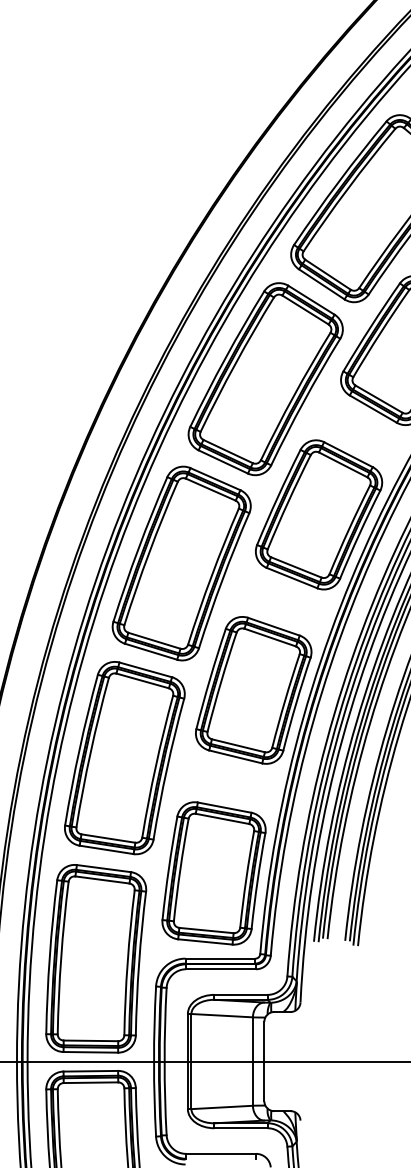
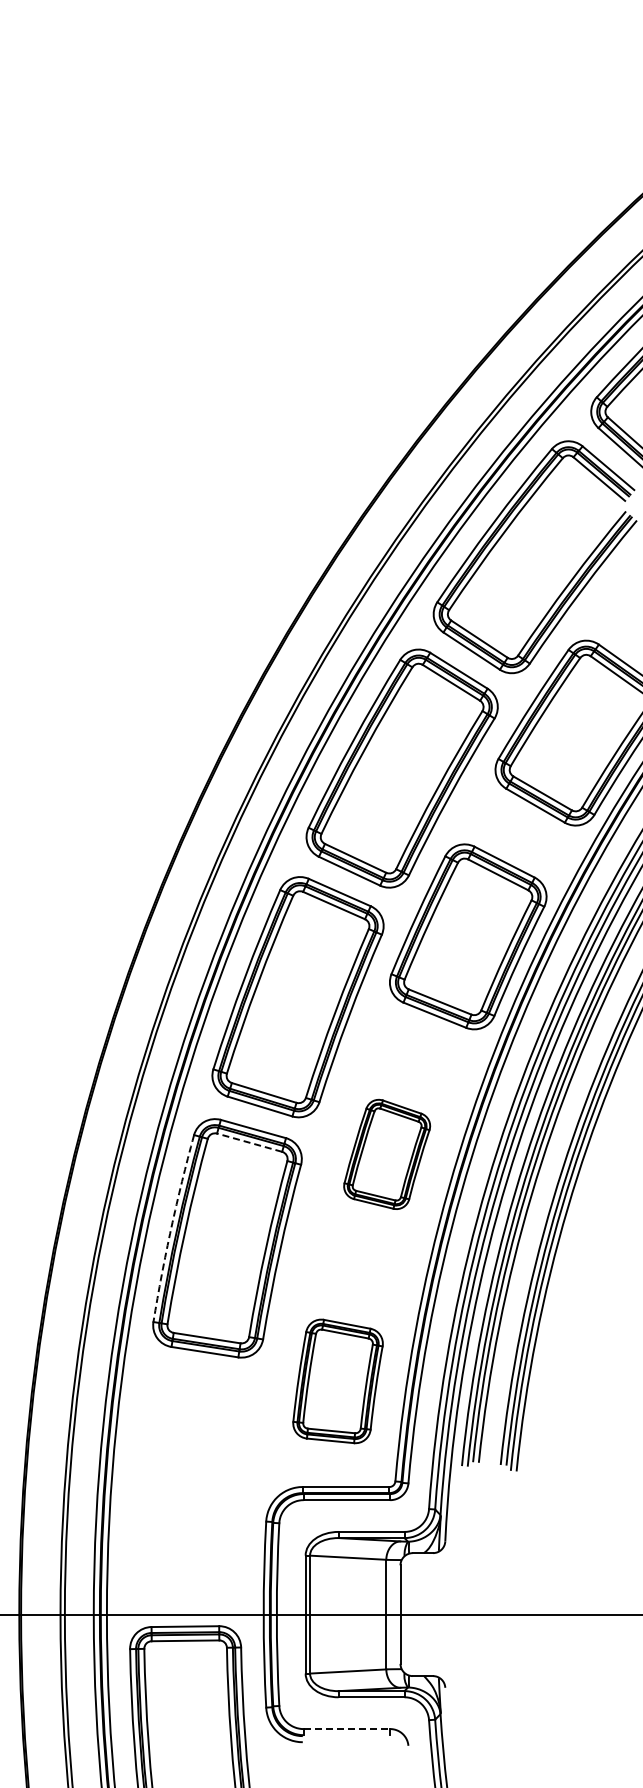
line: (142, 680) -> (249, 1142), solid -> dashed
part: (253, 690) -> (386, 1154), size x0.6
arc: (79, 750) -> (171, 1228), solid -> dashed
part: (213, 873) -> (337, 1381), size x0.7
part: (95, 958) -> (191, 1486), removed
line: (221, 1154) -> (347, 1729), solid -> dashed

